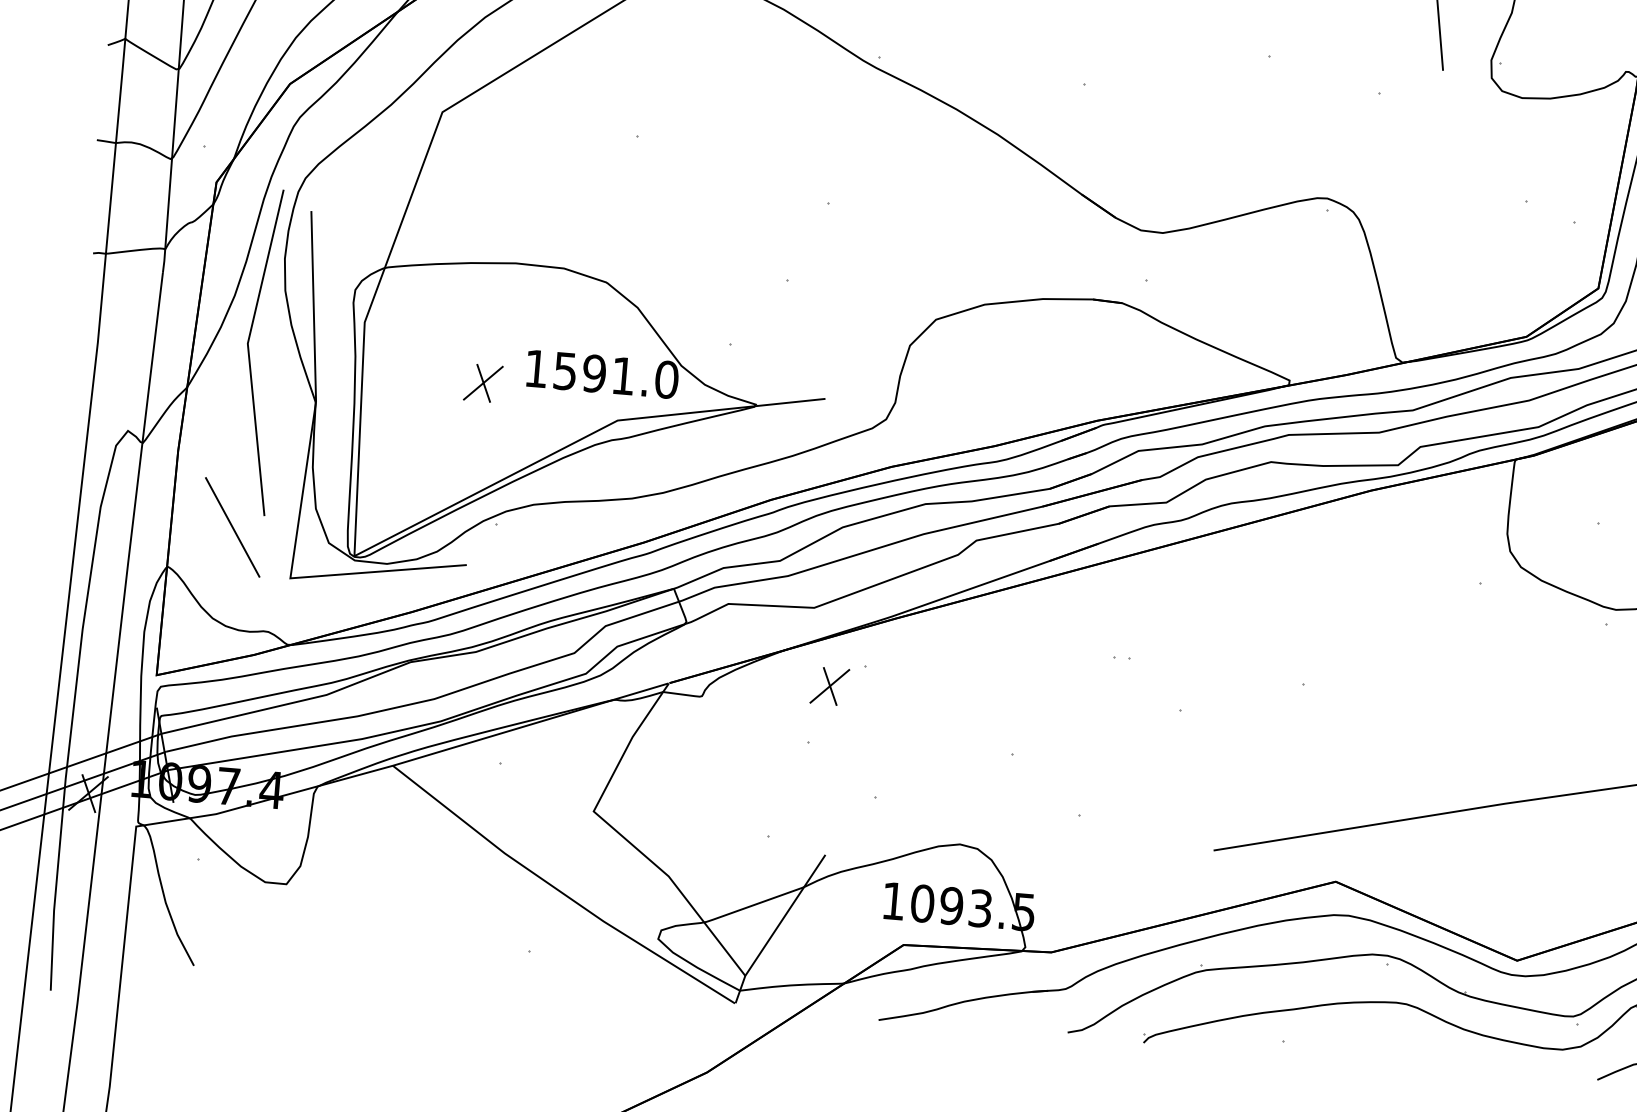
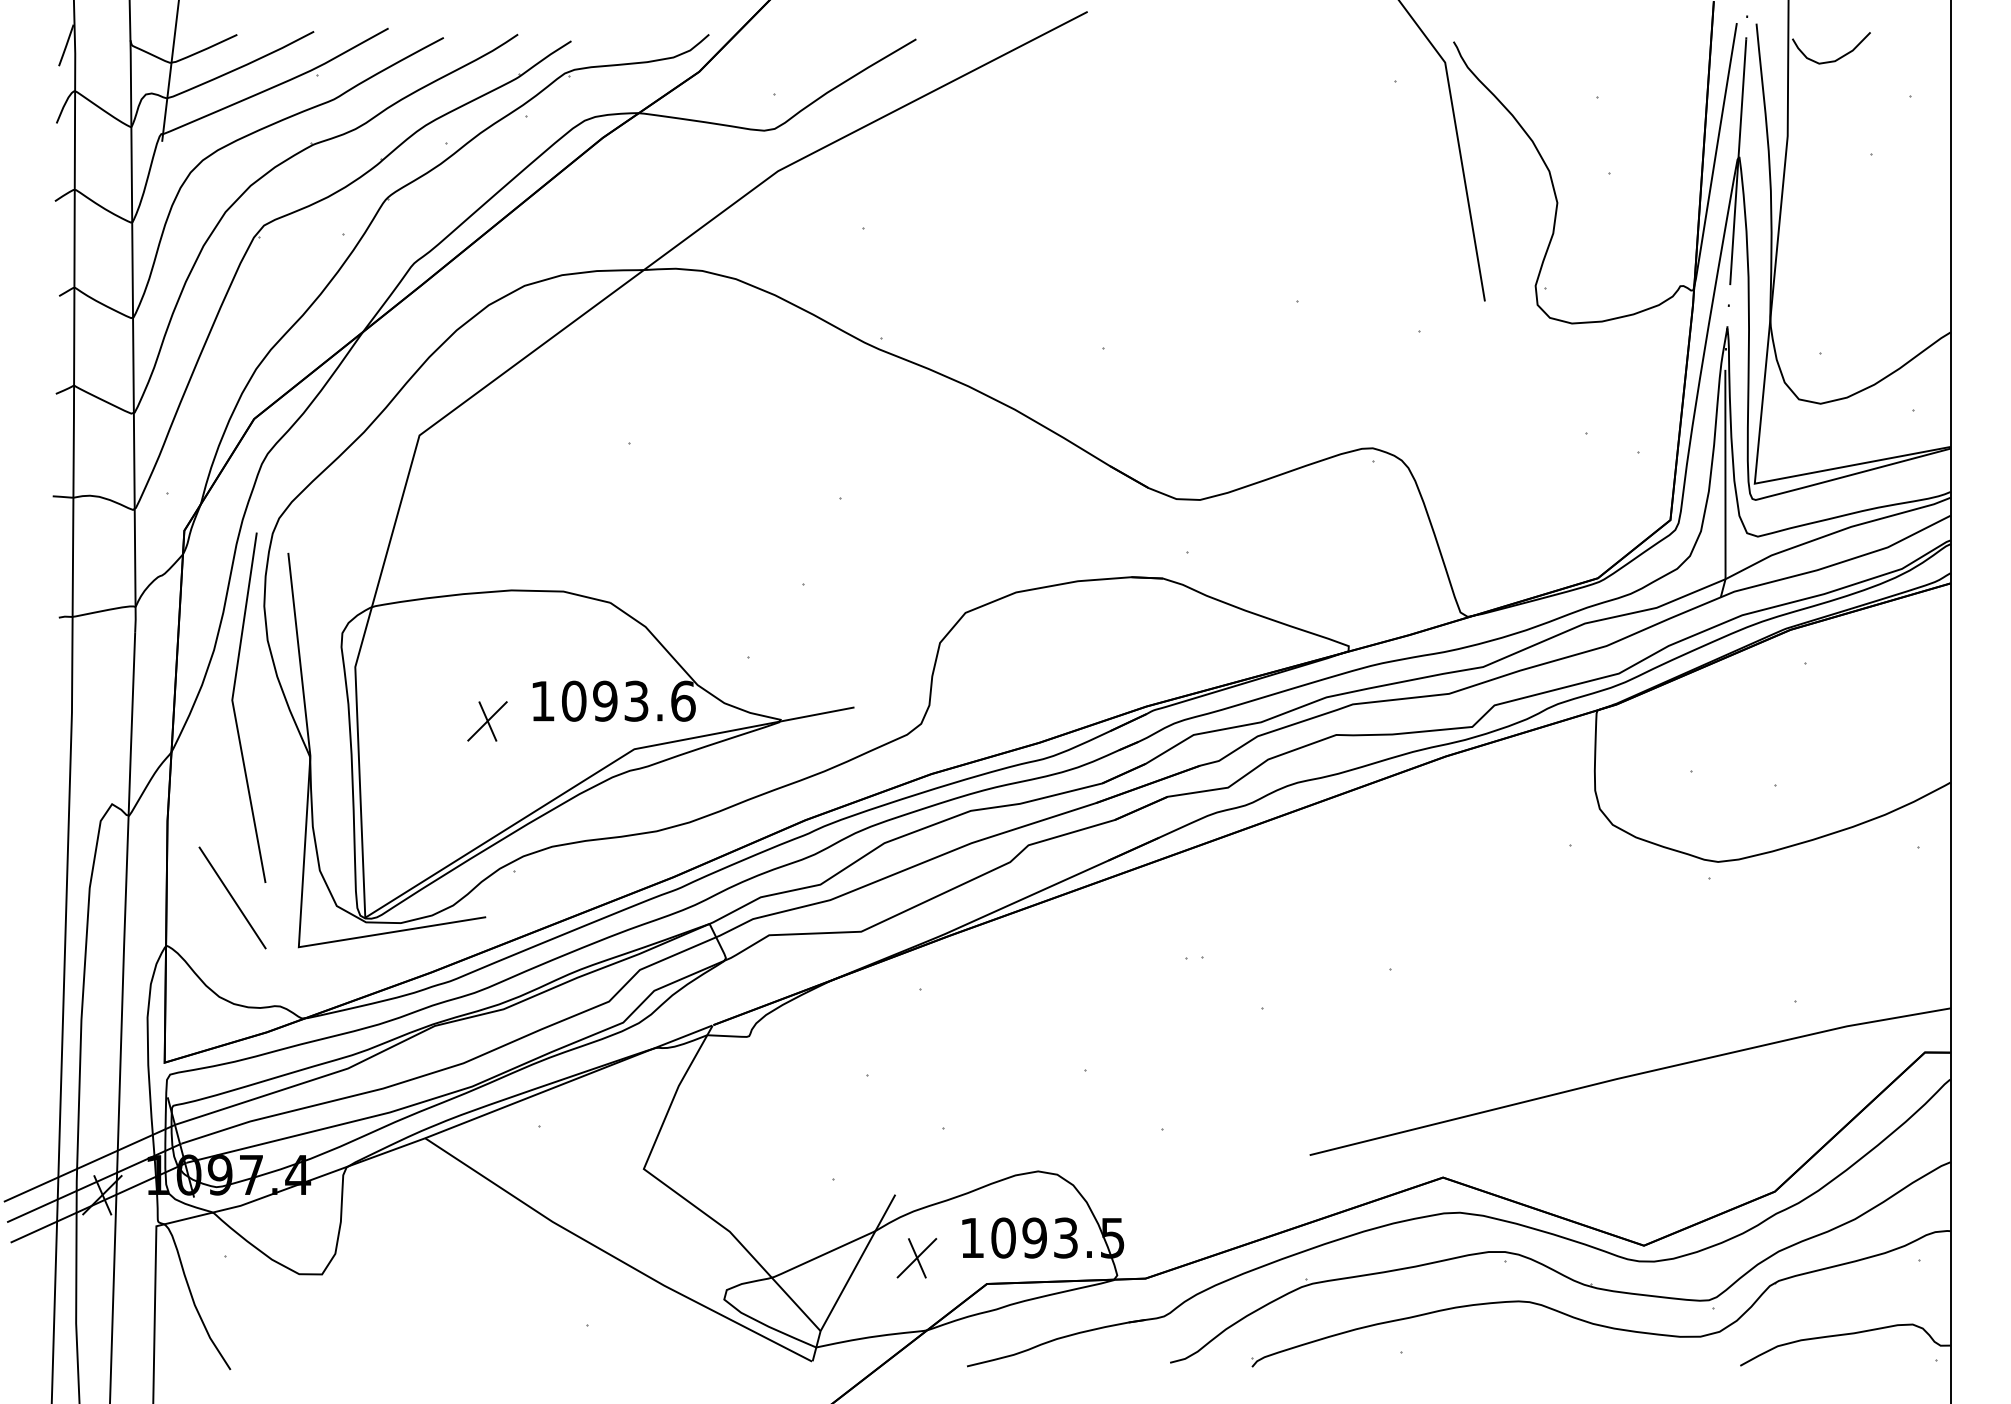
text: (616, 374) -> (628, 700), 1591.0 -> 1093.6
part: (829, 686) -> (916, 1258), moved

